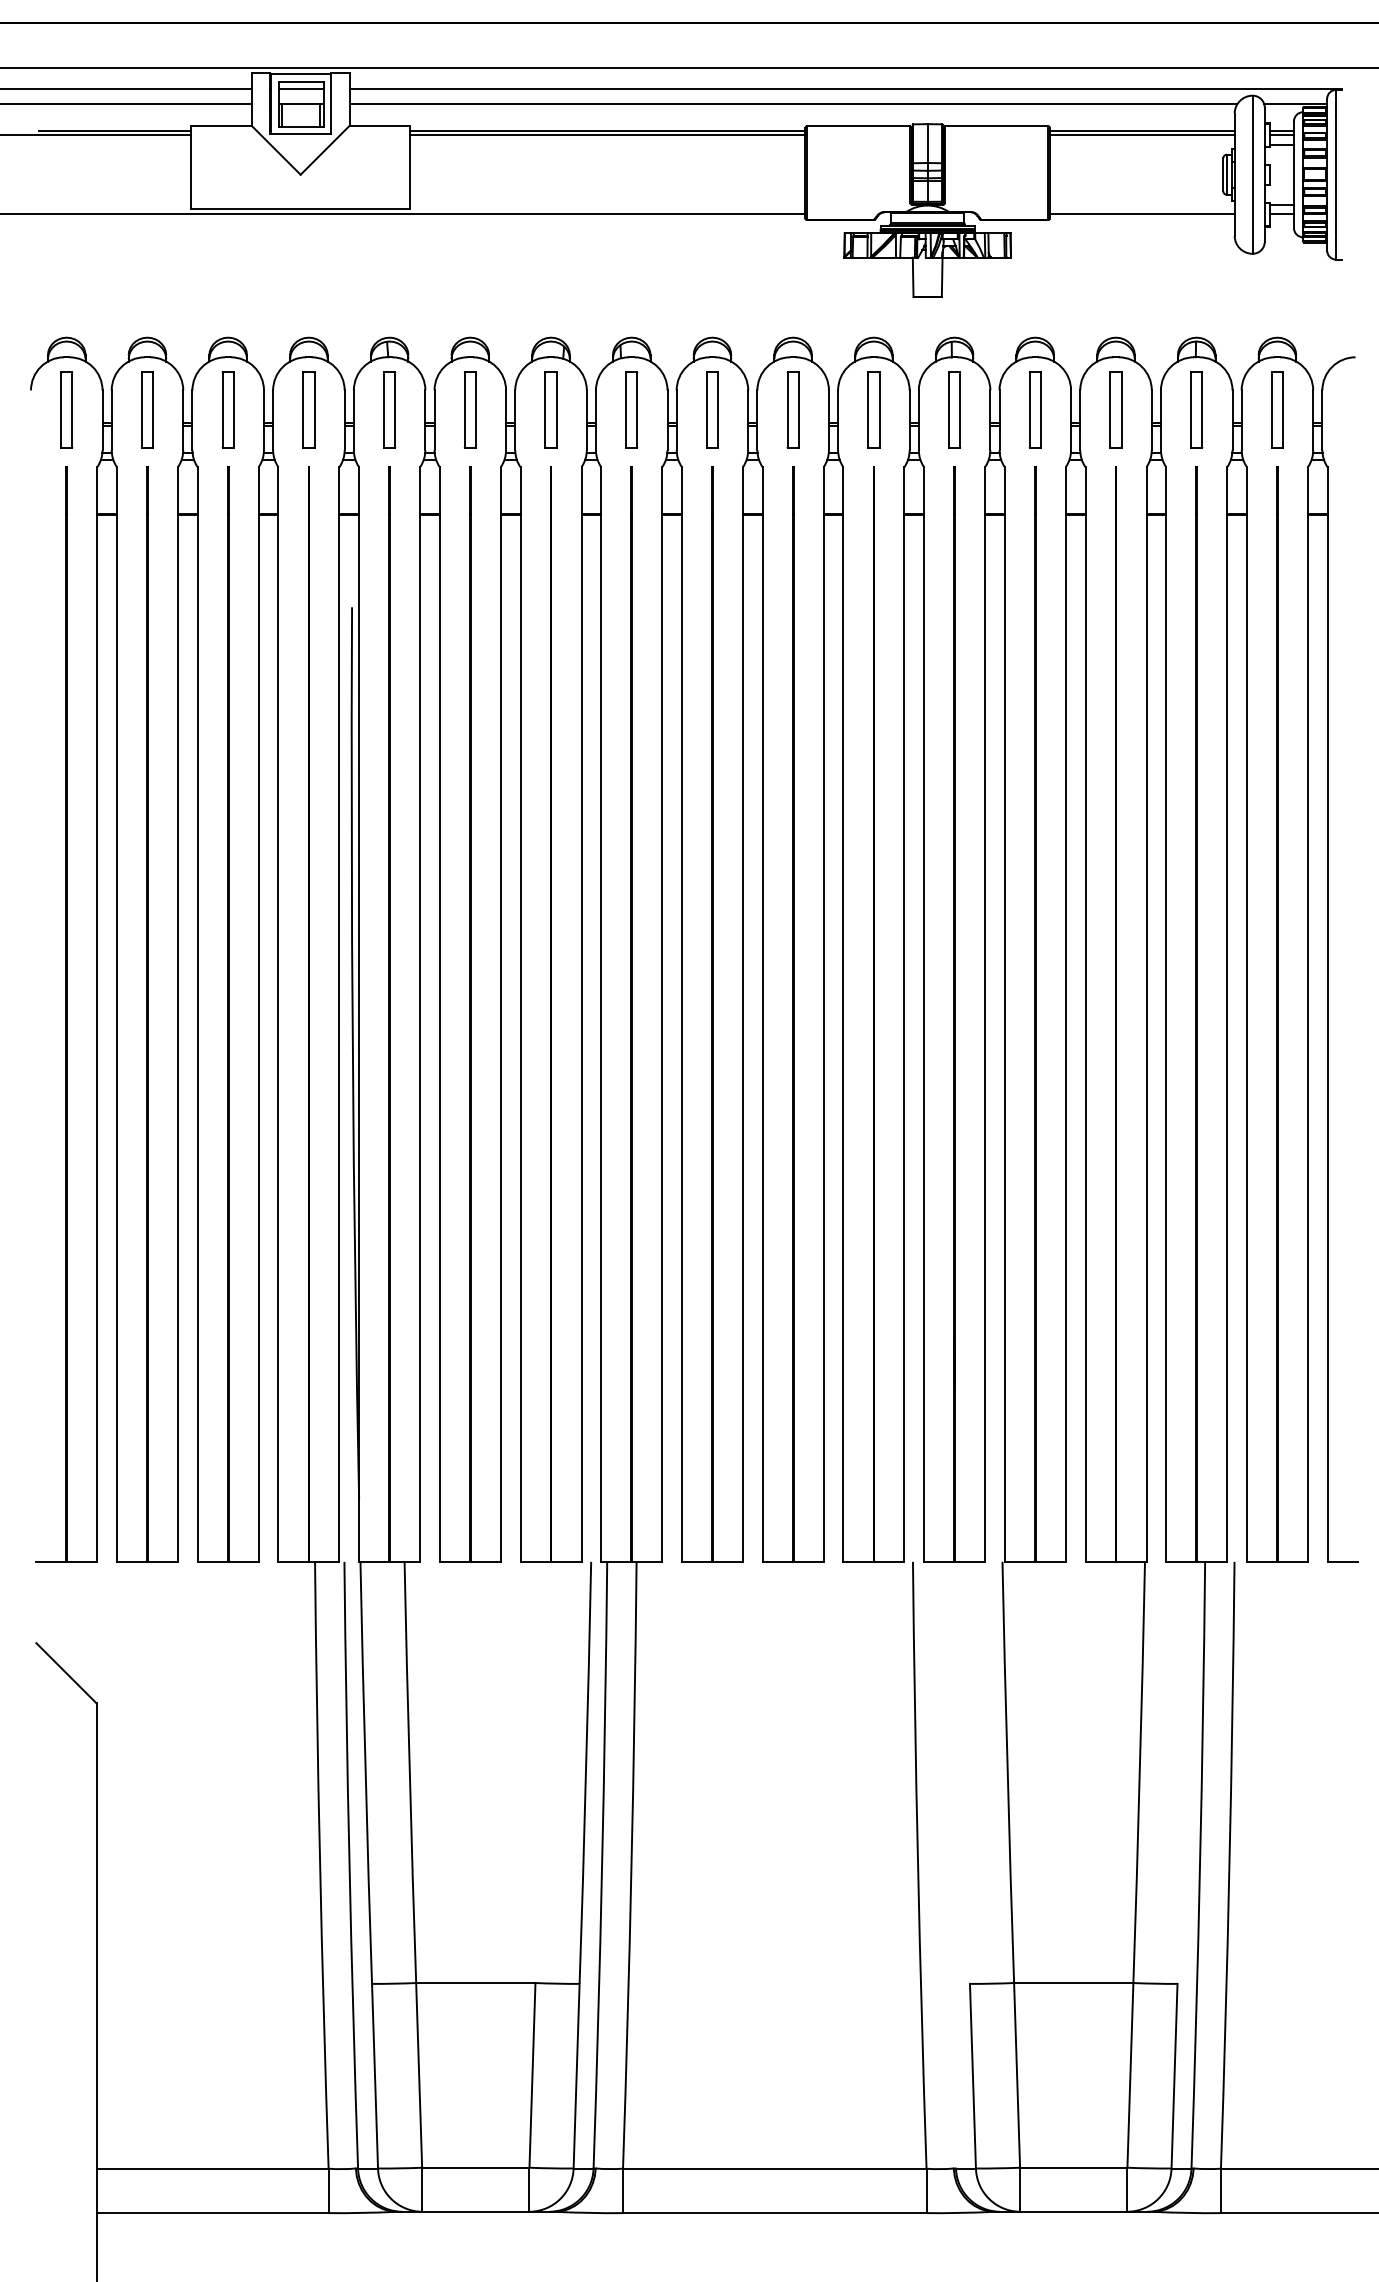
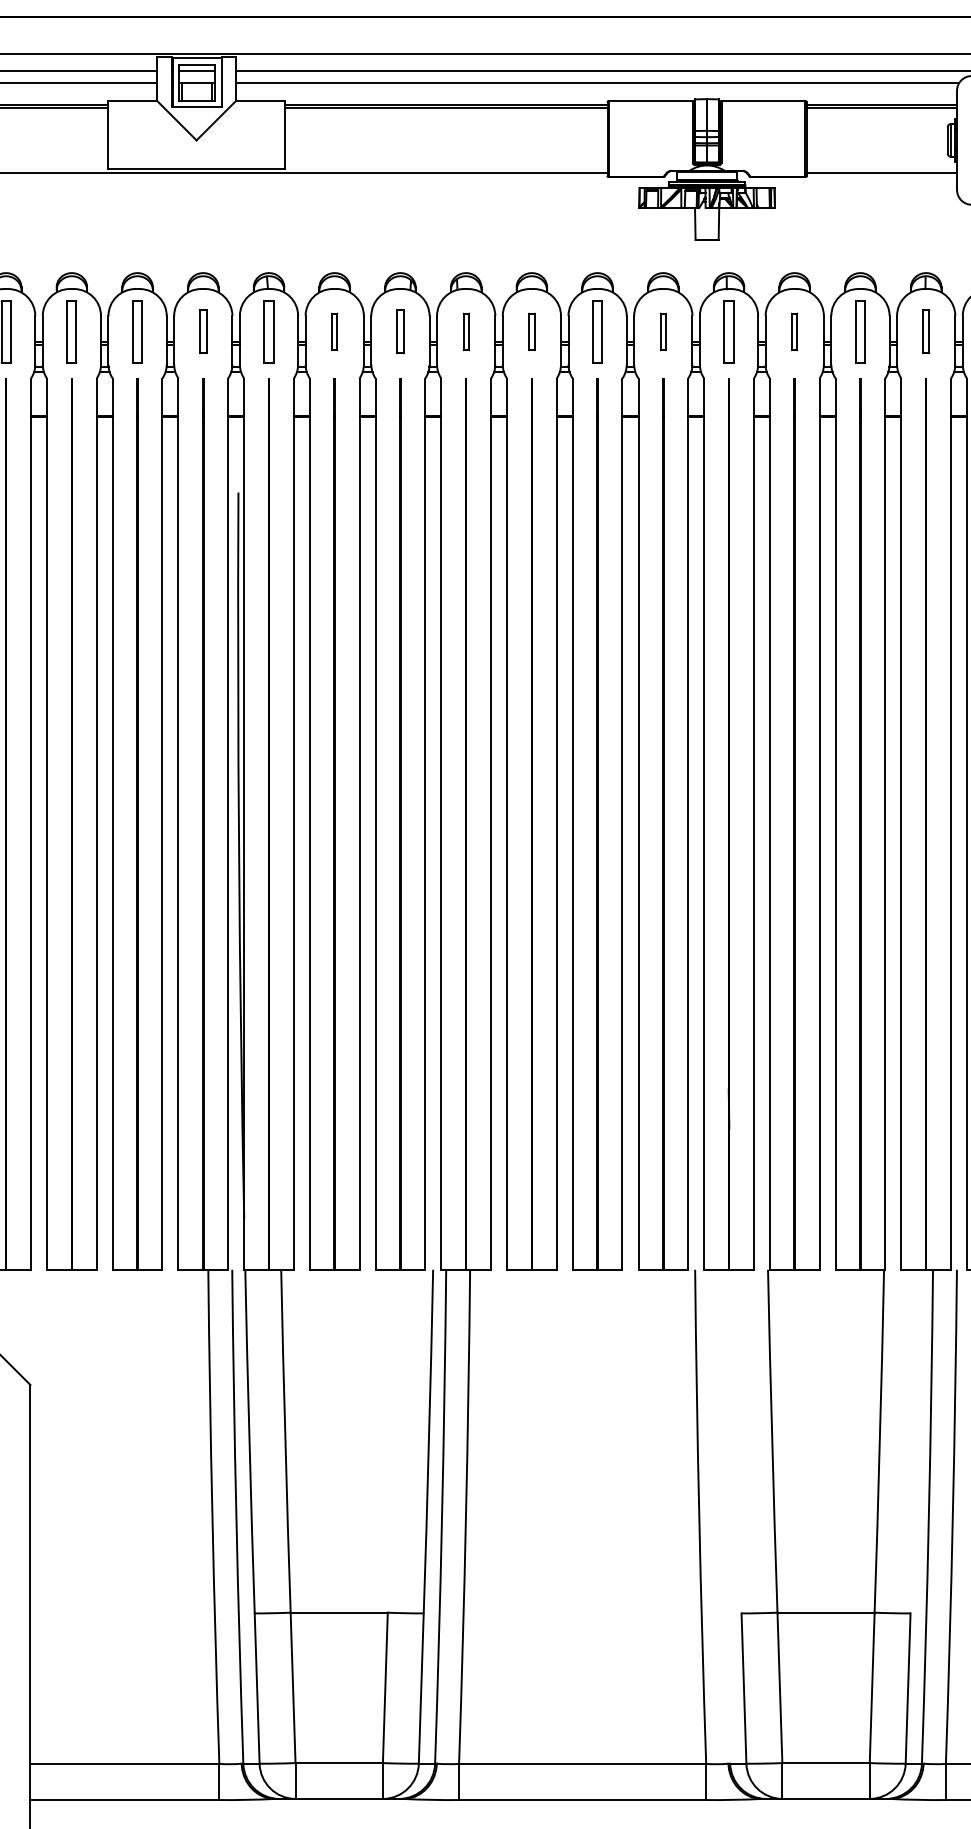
part: (308, 409) -> (202, 331), size x0.7
part: (469, 409) -> (334, 331), size x0.6
part: (550, 409) -> (400, 331), size x0.7
part: (631, 409) -> (465, 331), size x0.6
part: (712, 409) -> (531, 331), size x0.6
part: (873, 409) -> (663, 331), size x0.6
part: (1034, 409) -> (794, 331), size x0.6
part: (1196, 409) -> (925, 331), size x0.7

